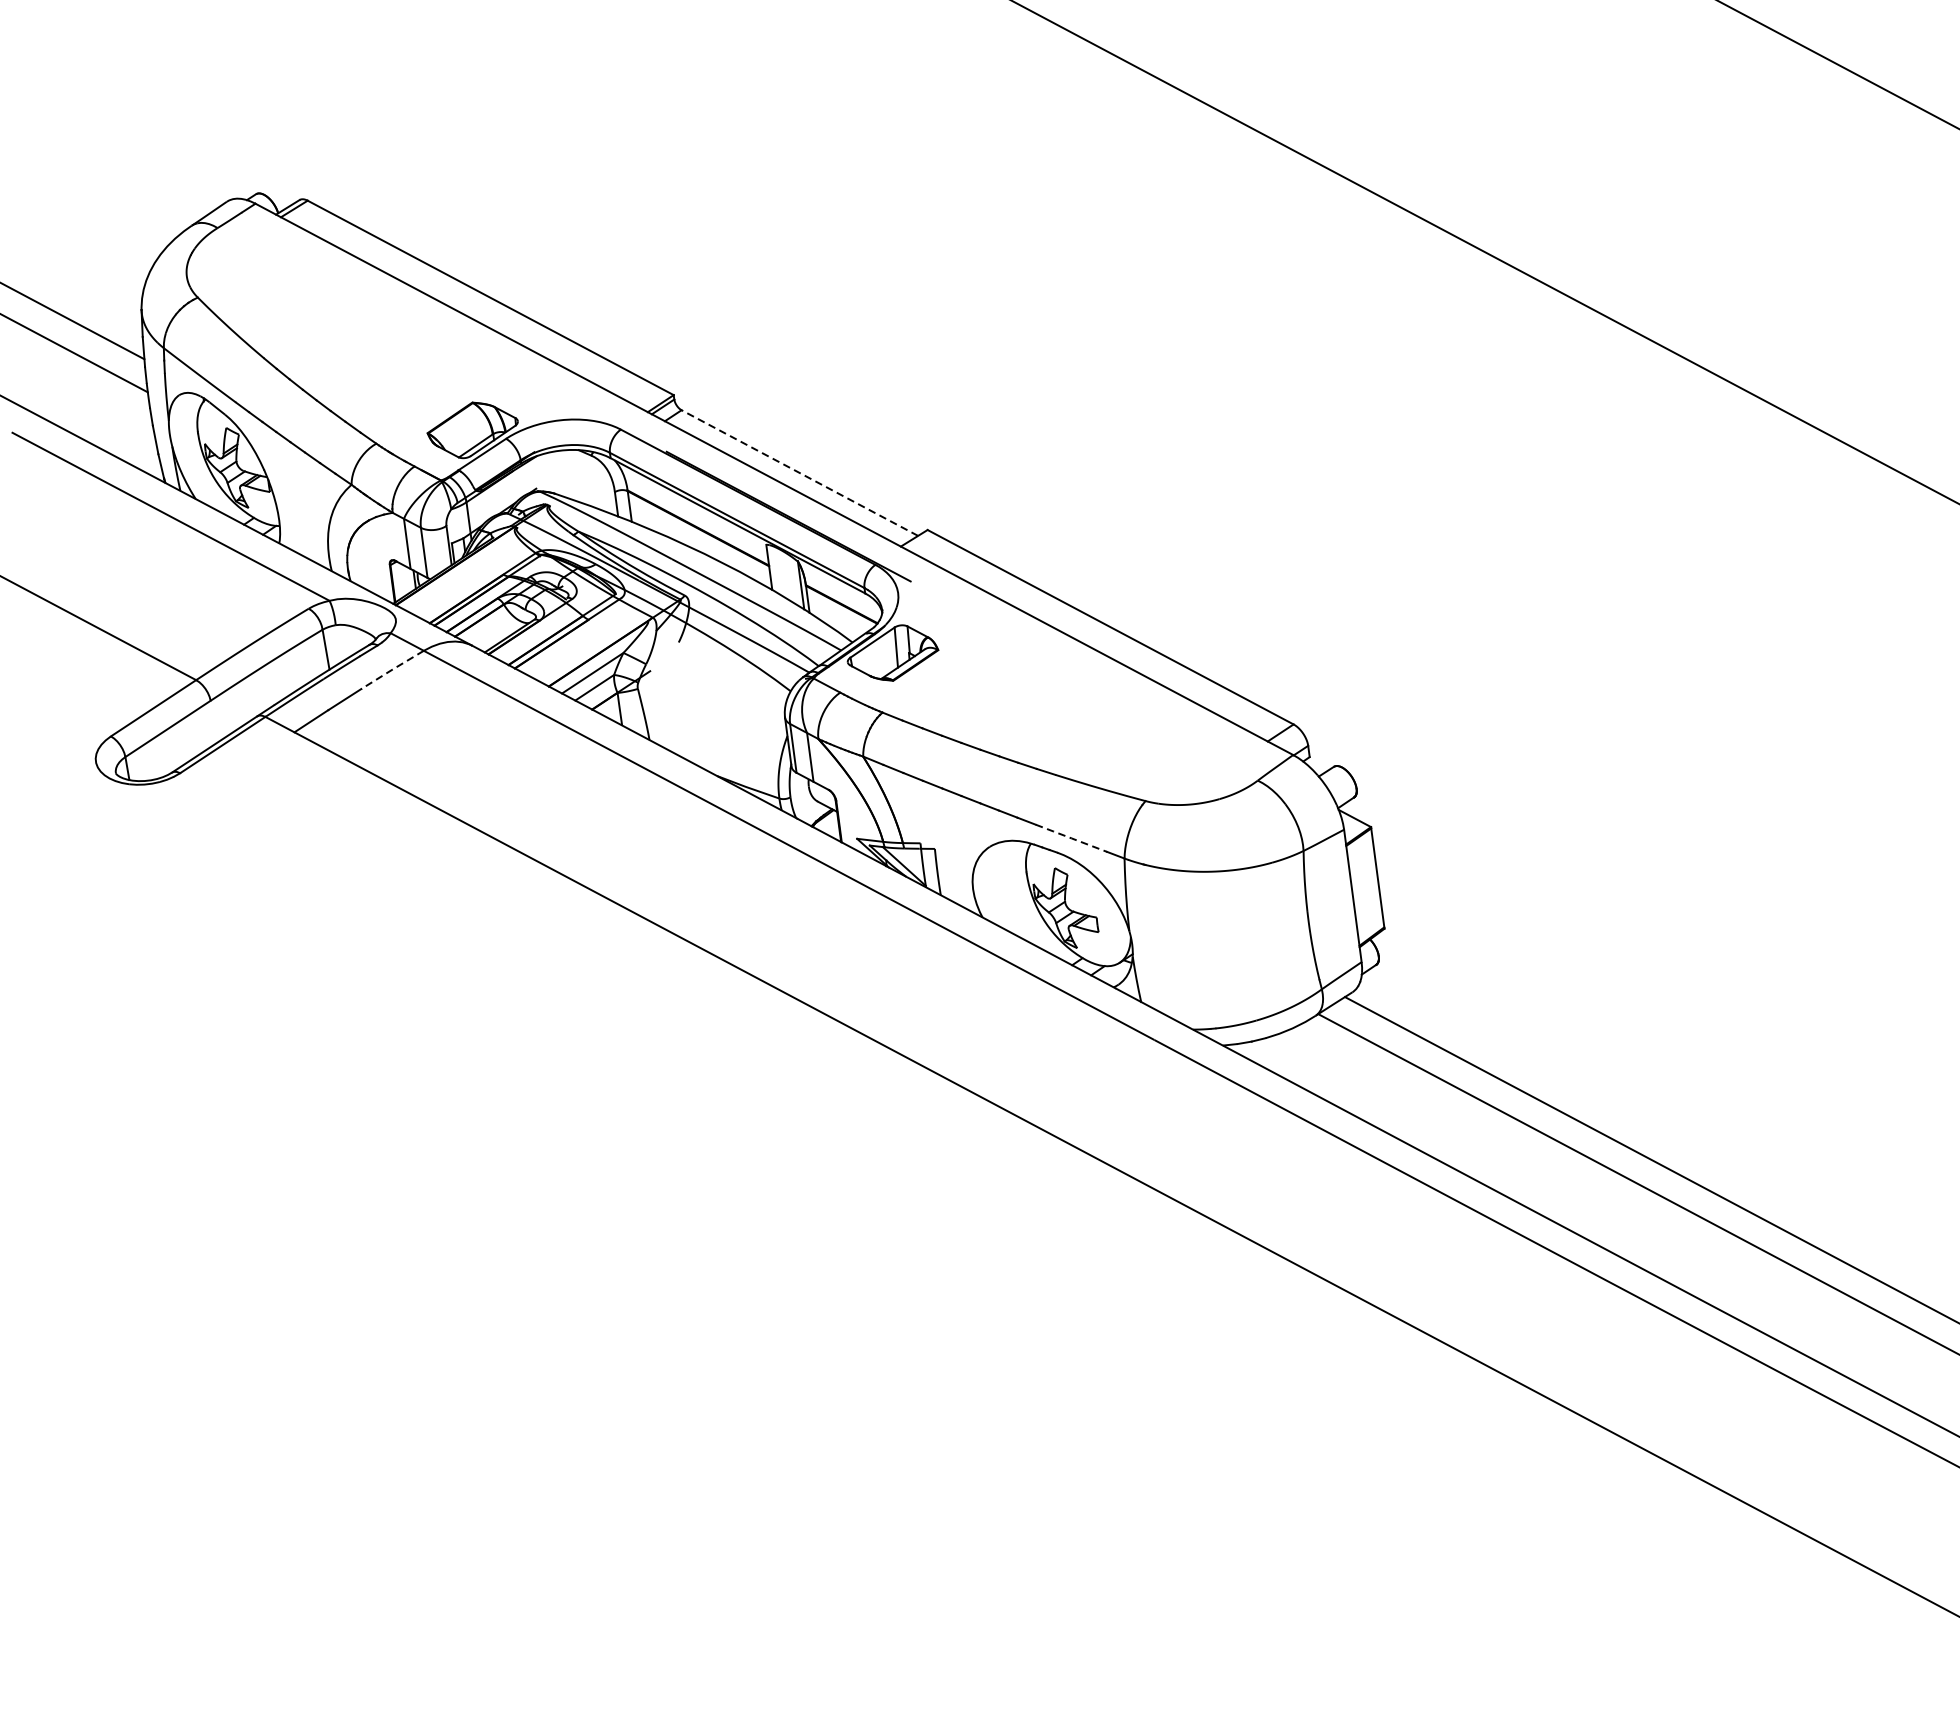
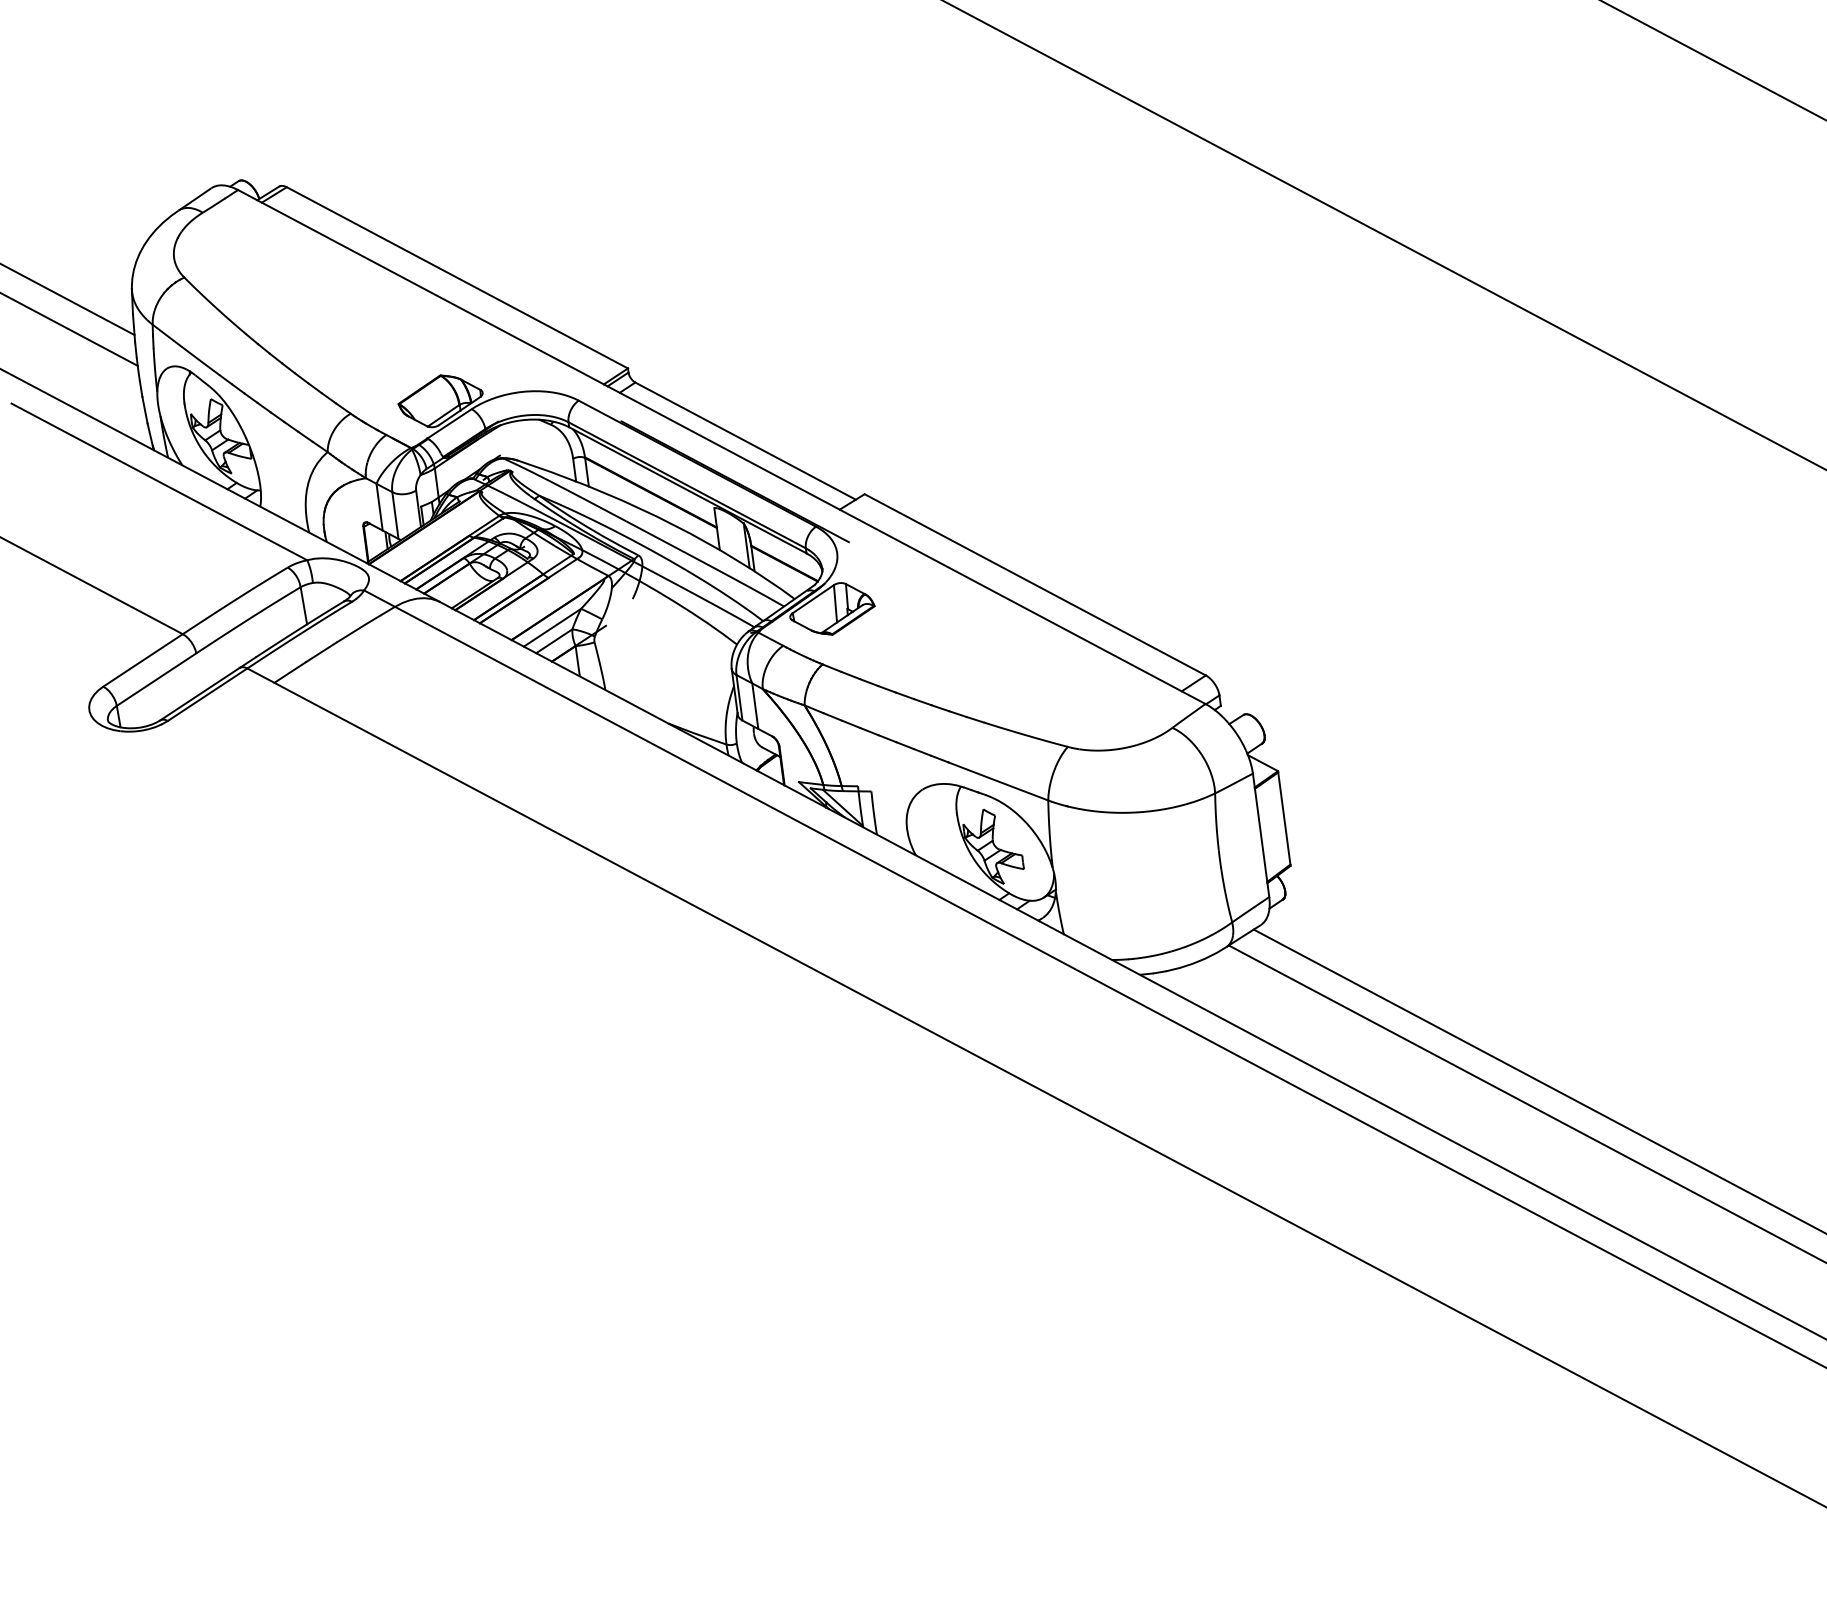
line: (799, 473) -> (745, 441), dashed -> solid
line: (393, 669) -> (366, 624), dashed -> solid
line: (1072, 838) -> (999, 781), dashed -> solid

